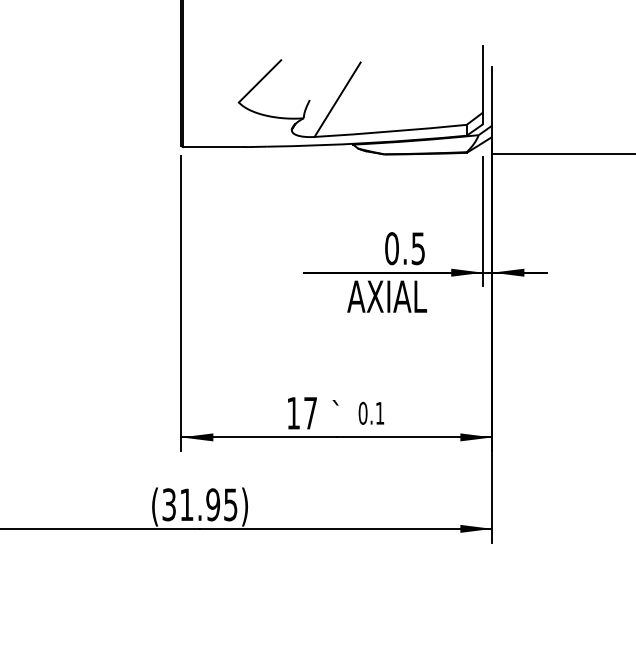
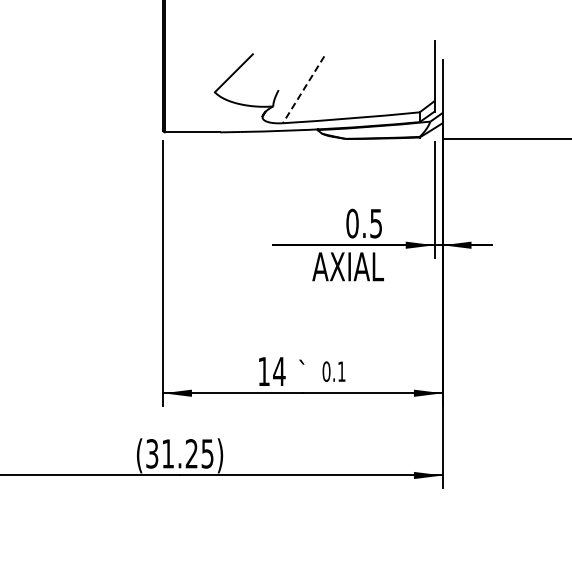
line: (337, 100) -> (303, 90), solid -> dashed
text: (310, 413) -> (279, 371), 17 -> 14
text: (212, 504) -> (191, 453), (31.95) -> (31.25)

